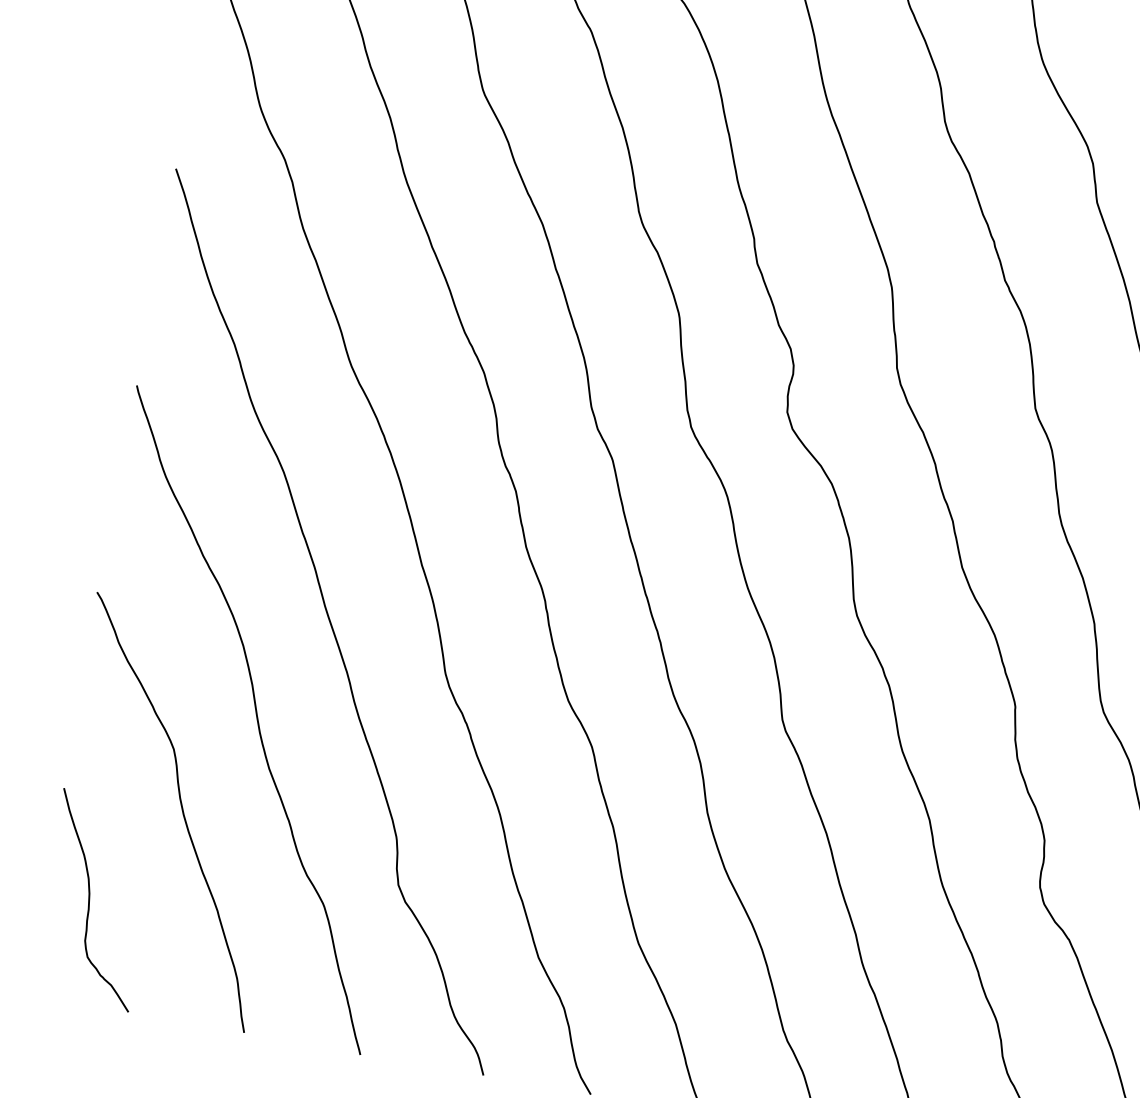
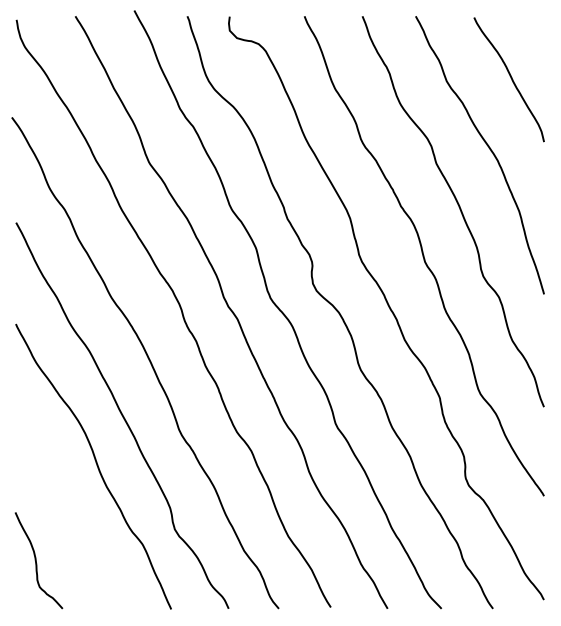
curve: (179, 808) -> (69, 512), removed

